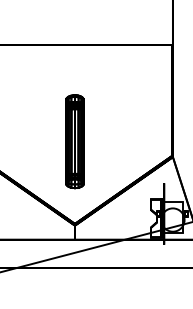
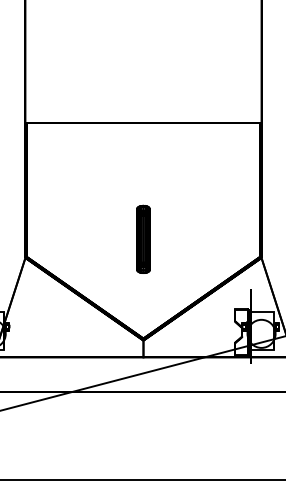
part: (75, 141) -> (143, 239), size x0.6

